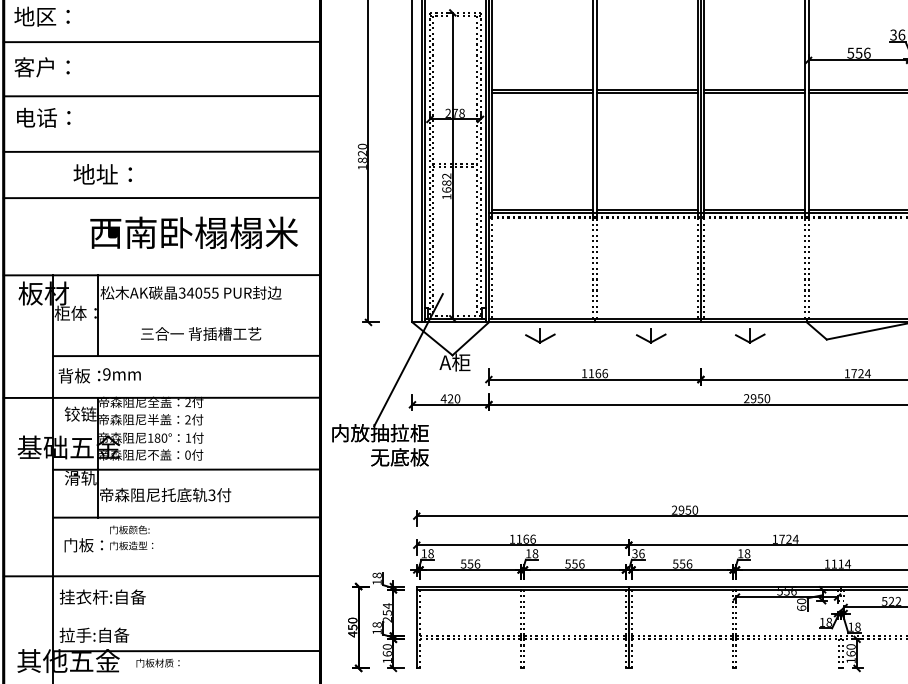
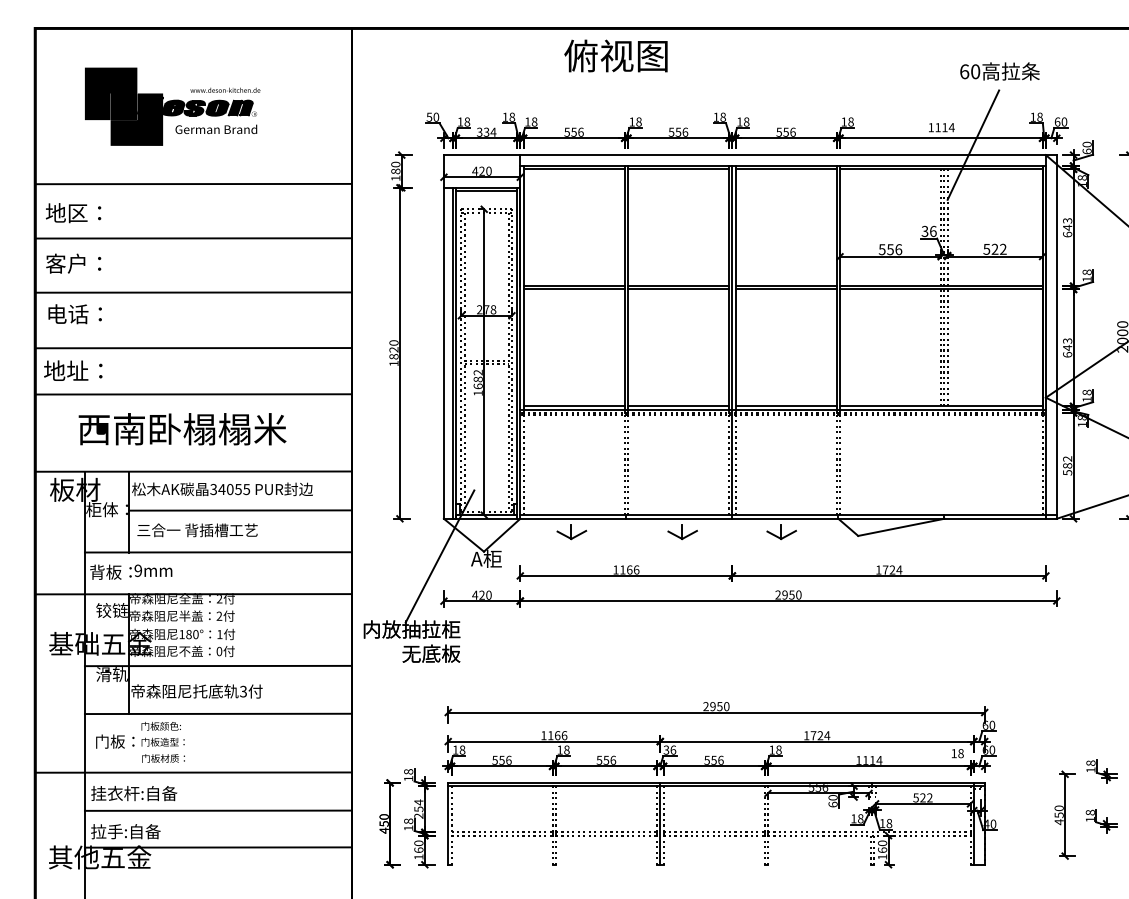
text: (103, 174) -> (73, 370), moved
text: (194, 233) -> (182, 429), moved
line: (209, 314) -> (240, 510), added
text: (201, 334) -> (197, 530), moved
line: (186, 614) -> (217, 810), added
text: (158, 663) -> (163, 758), moved

